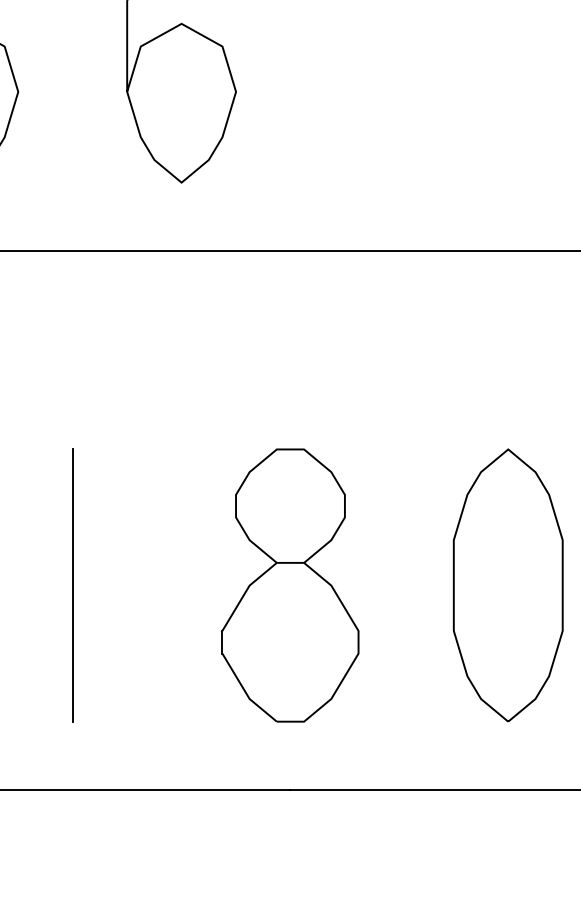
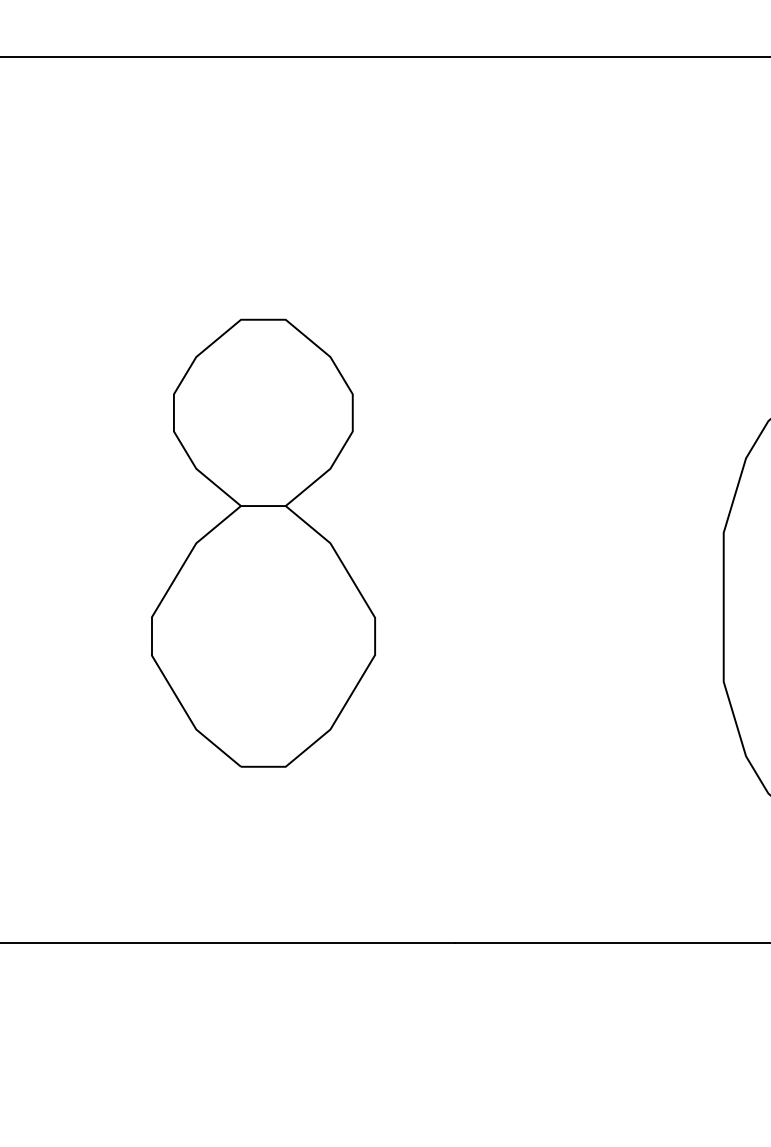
line: (72, 585) -> (97, 607), removed
part: (290, 585) -> (263, 543), moved

